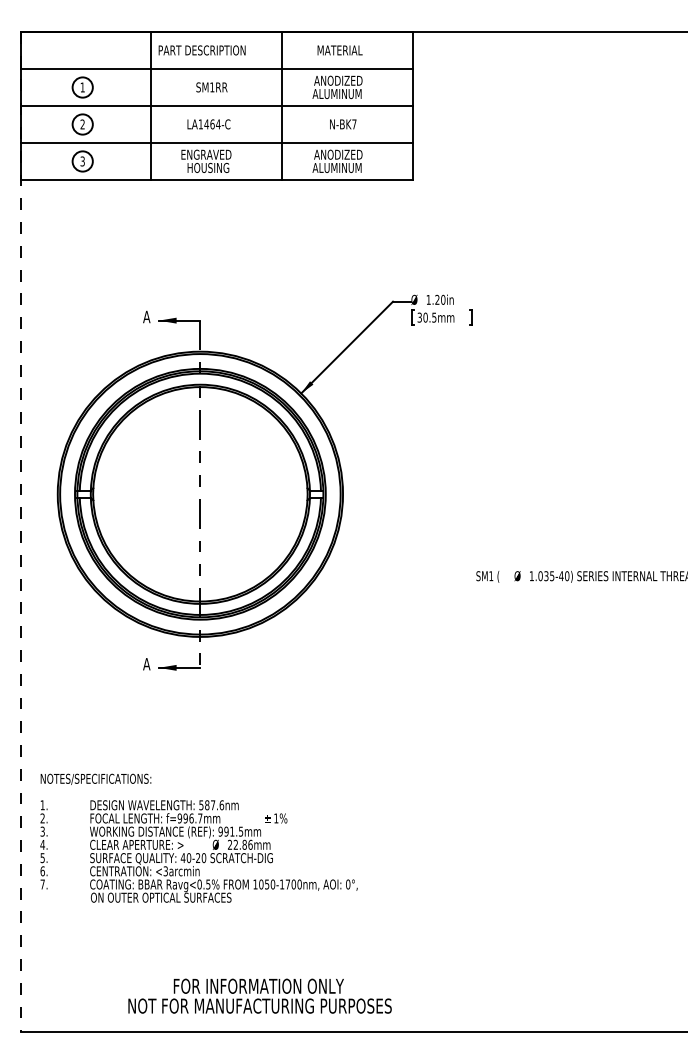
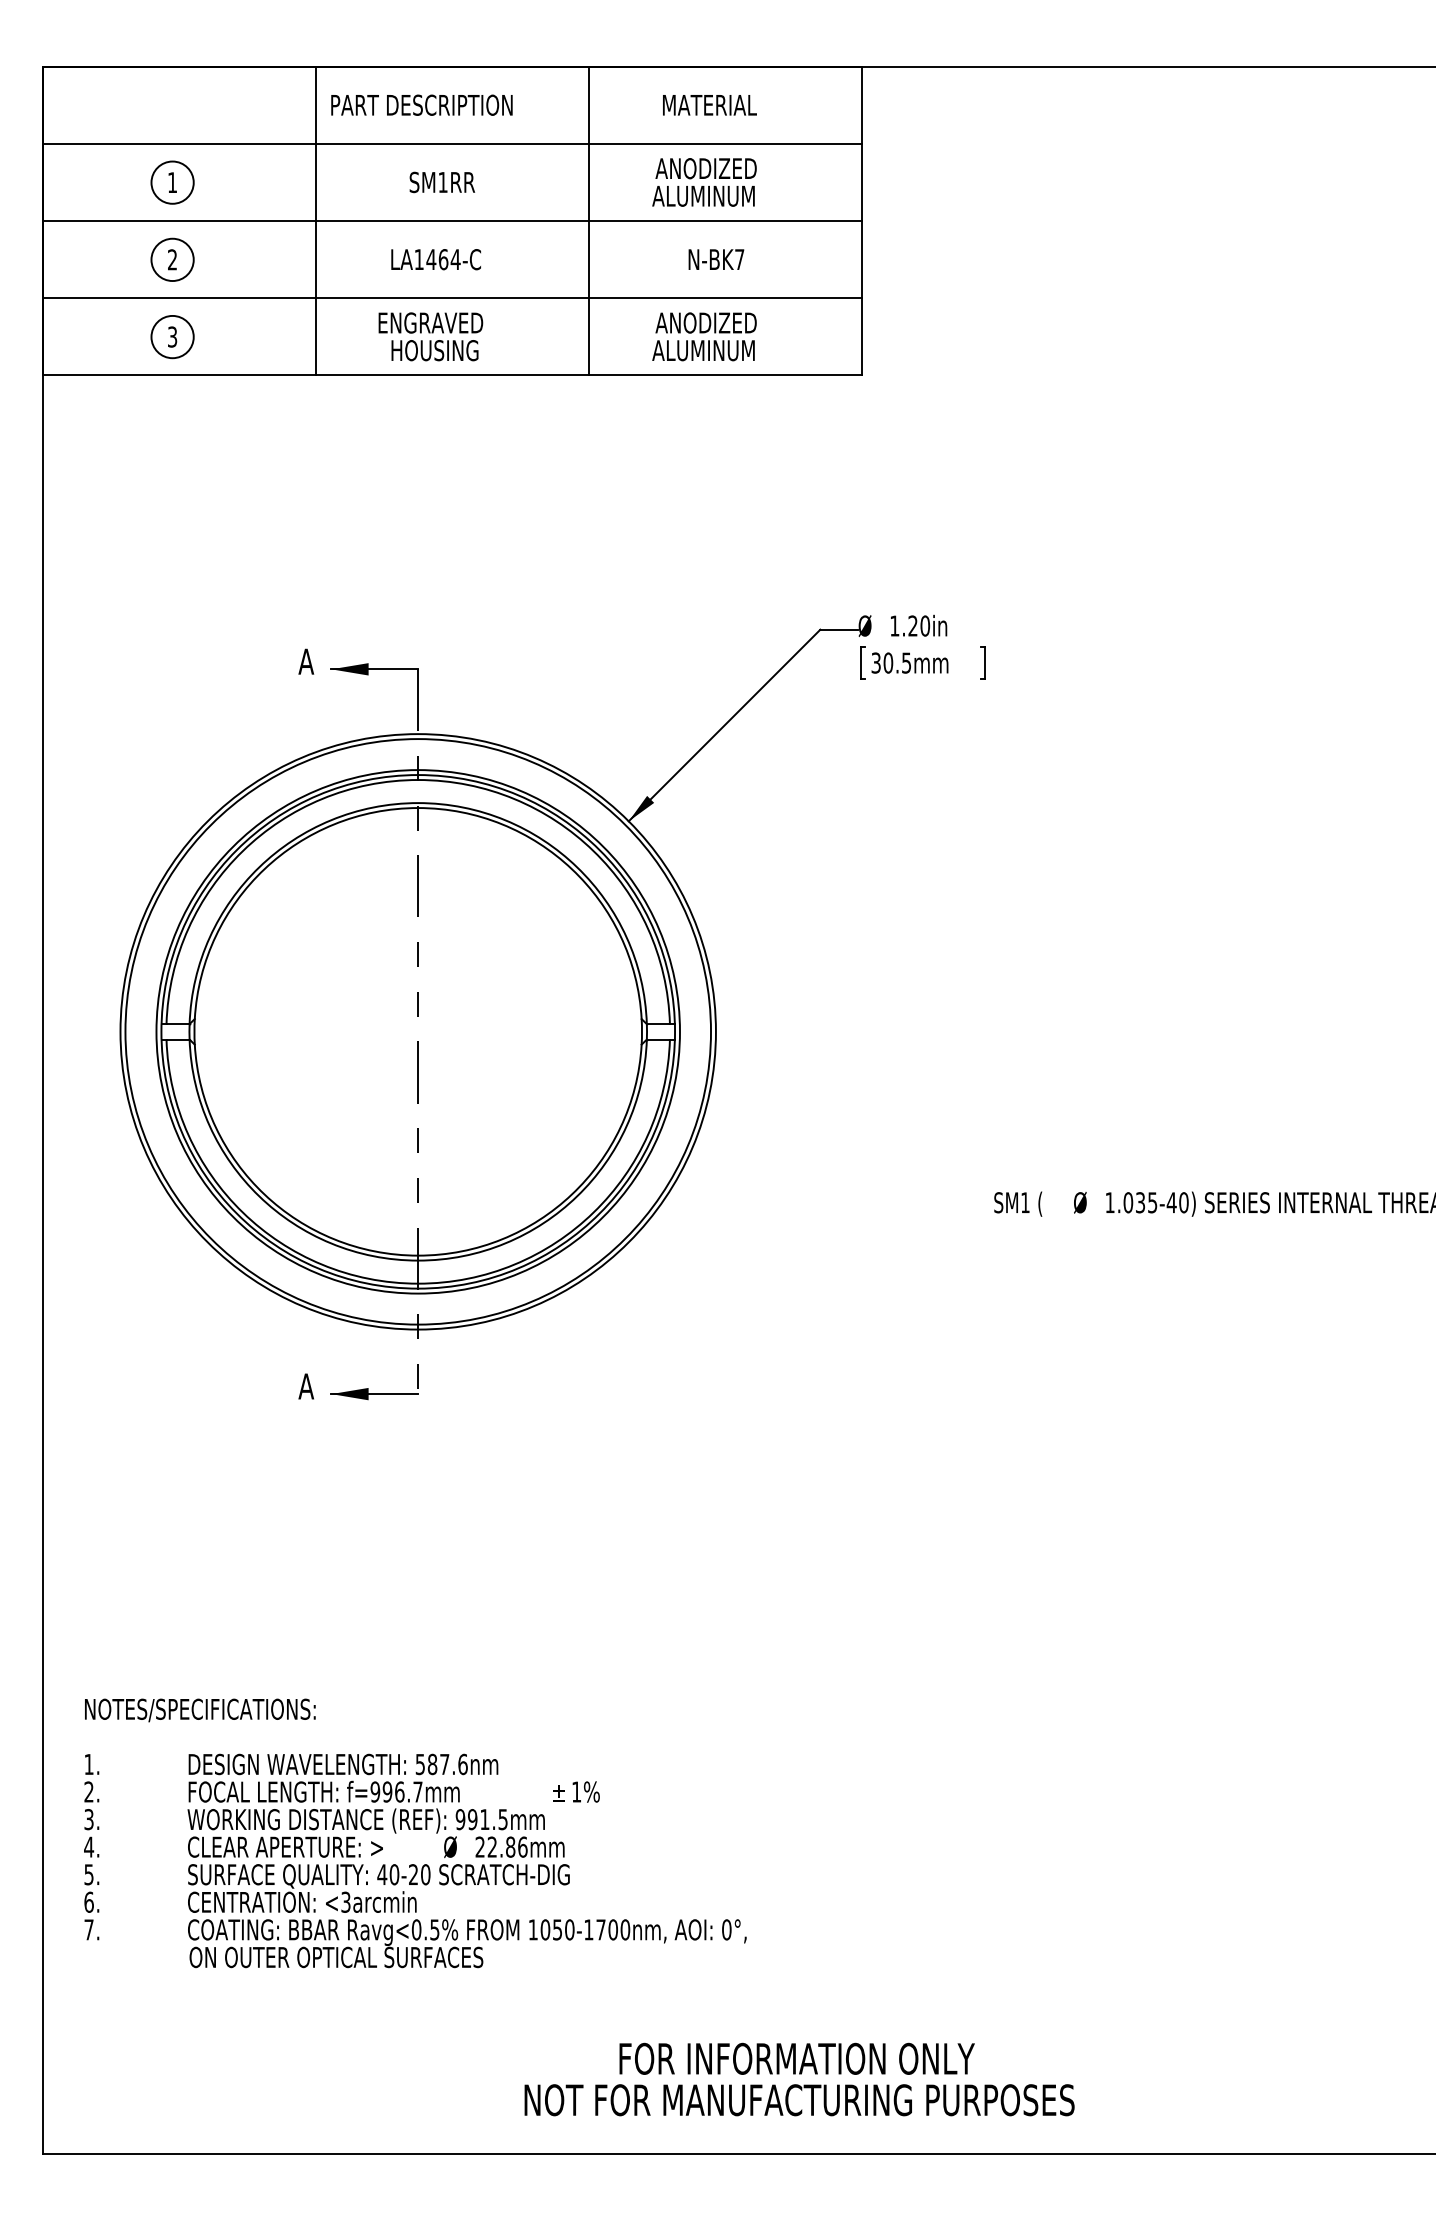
line: (20, 532) -> (42, 1111), dashed -> solid
text: (198, 837) -> (414, 1831), moved
text: (259, 995) -> (798, 2078), moved

